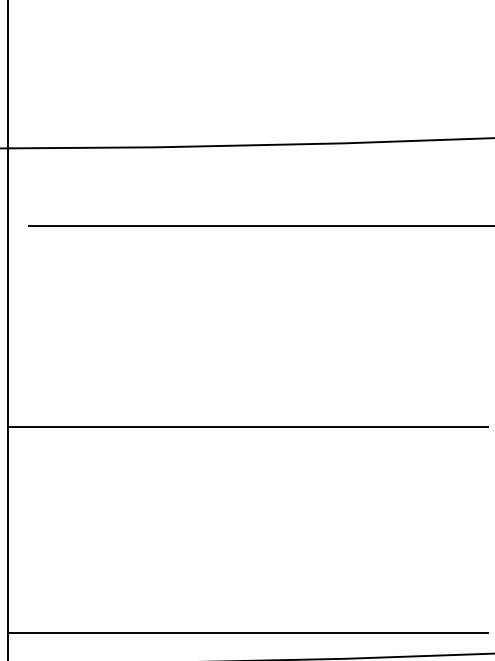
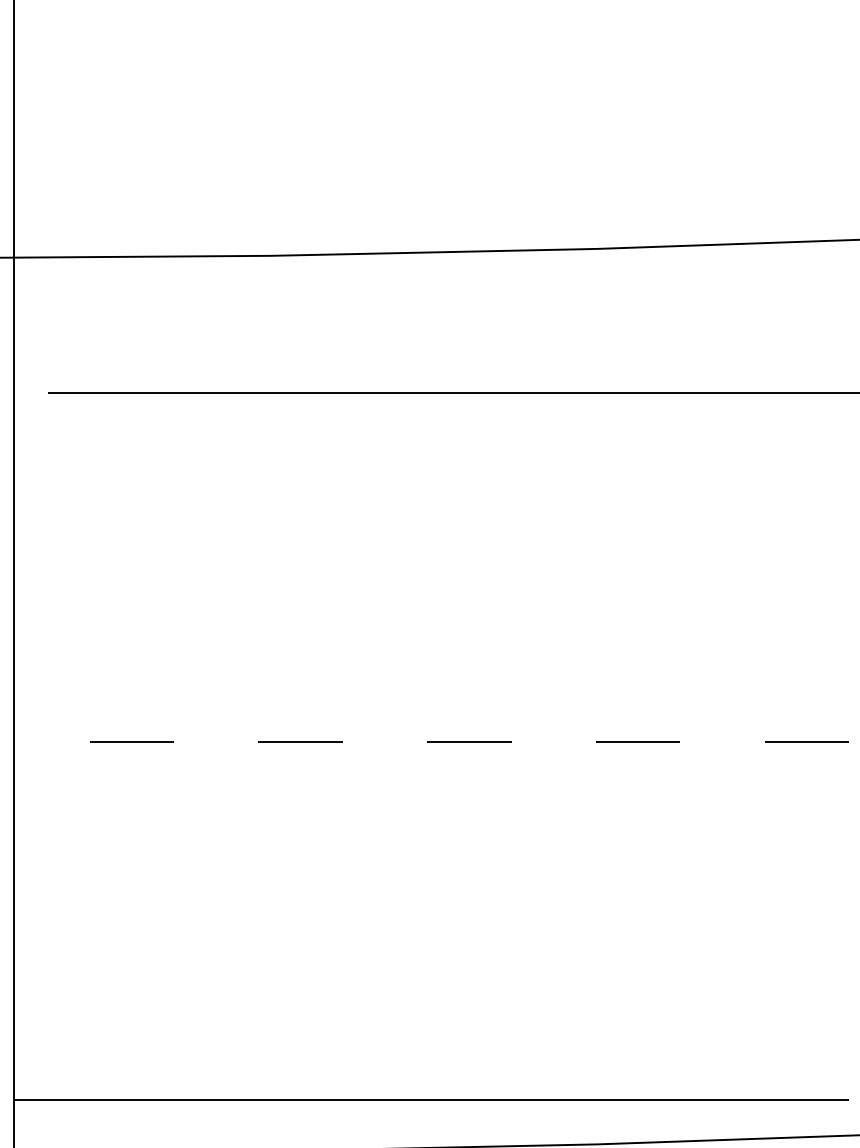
line: (247, 427) -> (430, 742), solid -> dashed

